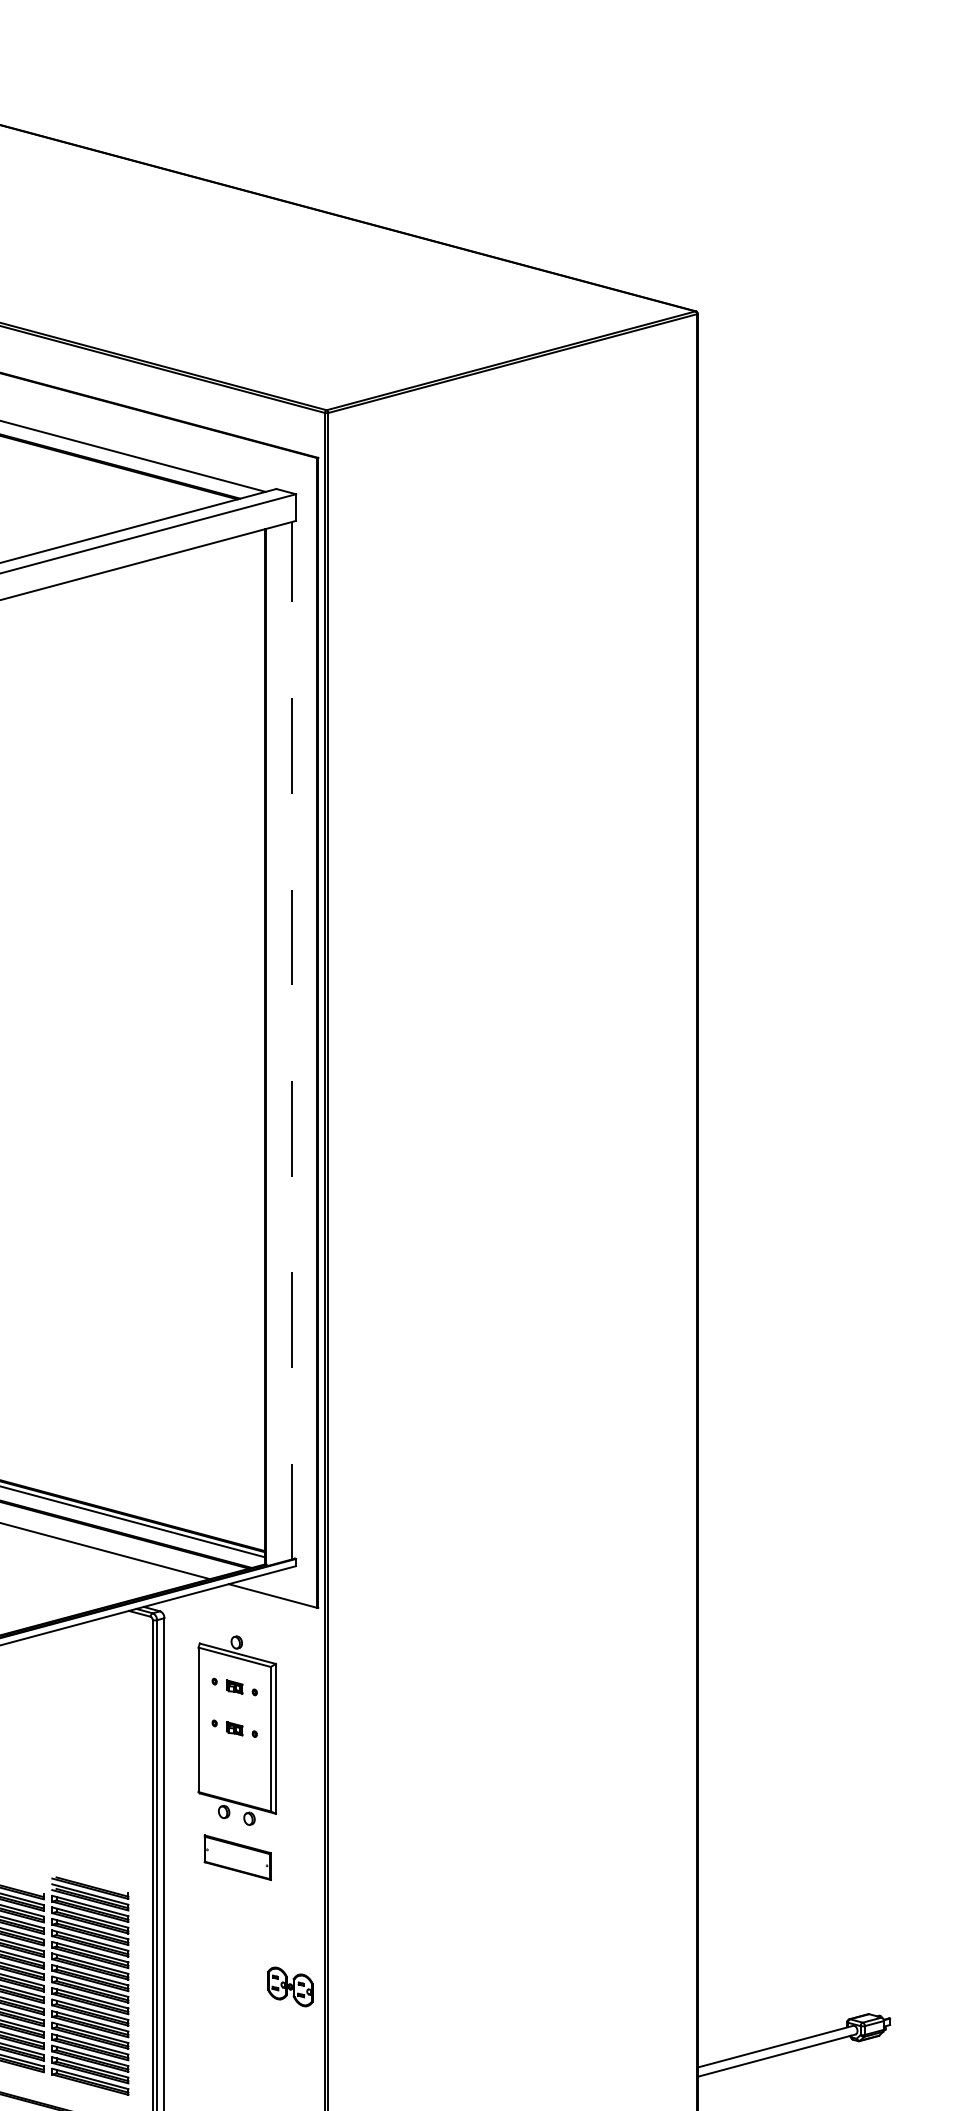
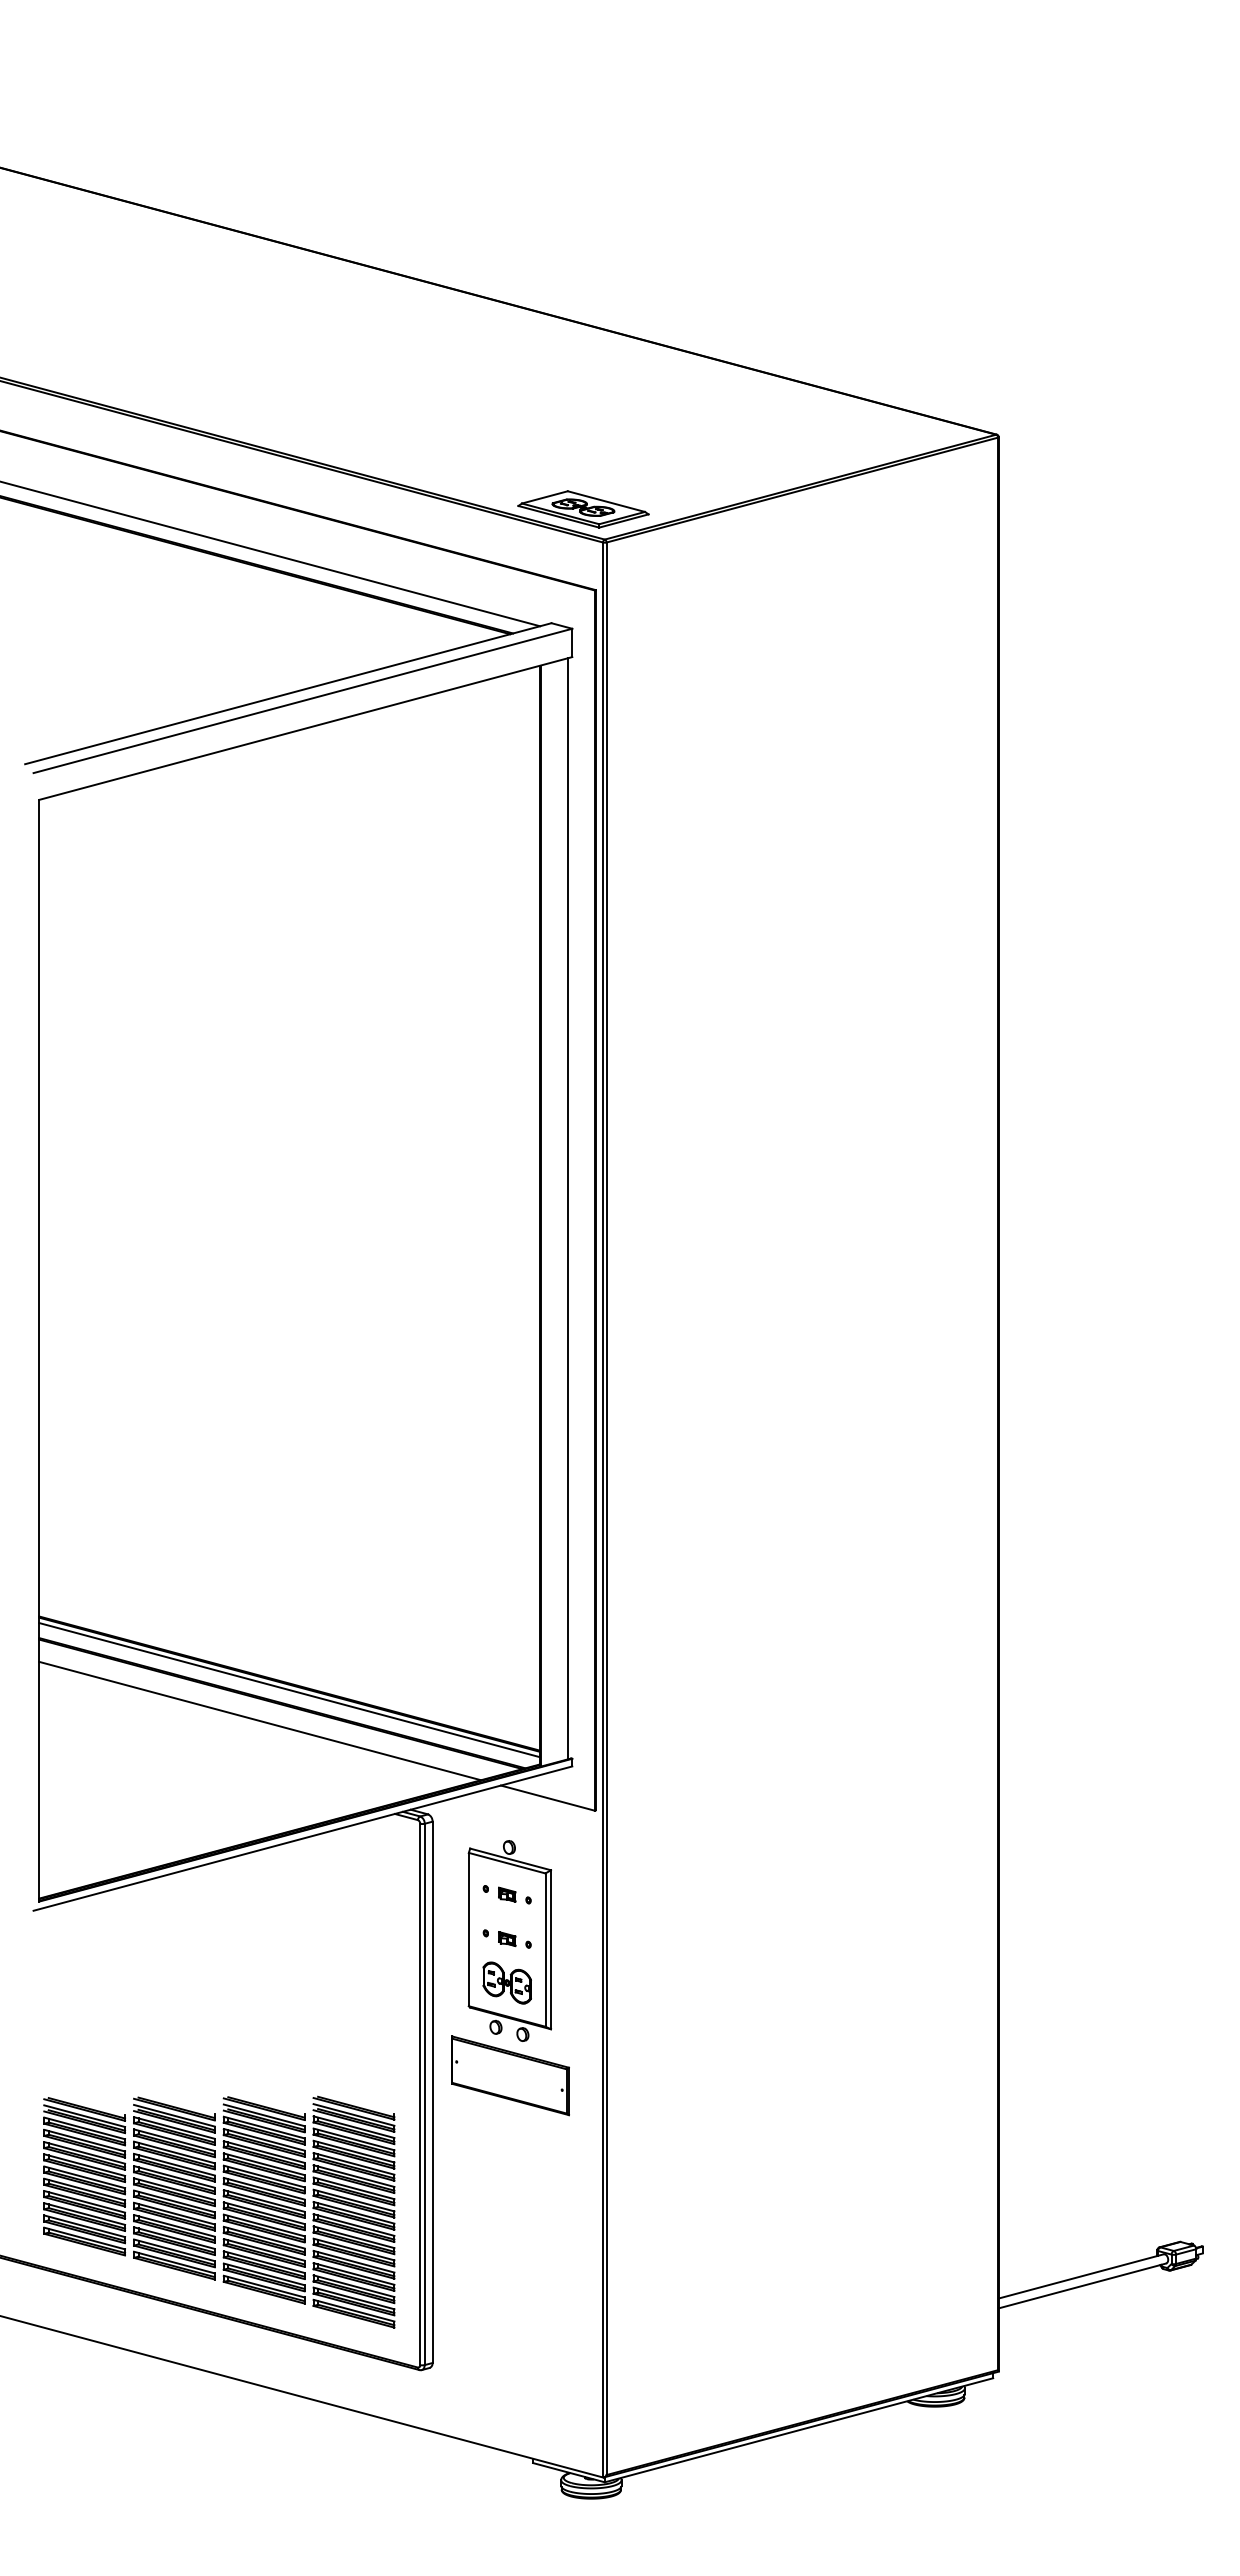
part: (306, 381) -> (583, 509), added
line: (291, 1040) -> (567, 1208), dashed -> solid
part: (237, 1857) -> (510, 2075), size x1.67
part: (289, 1986) -> (506, 1982), moved

